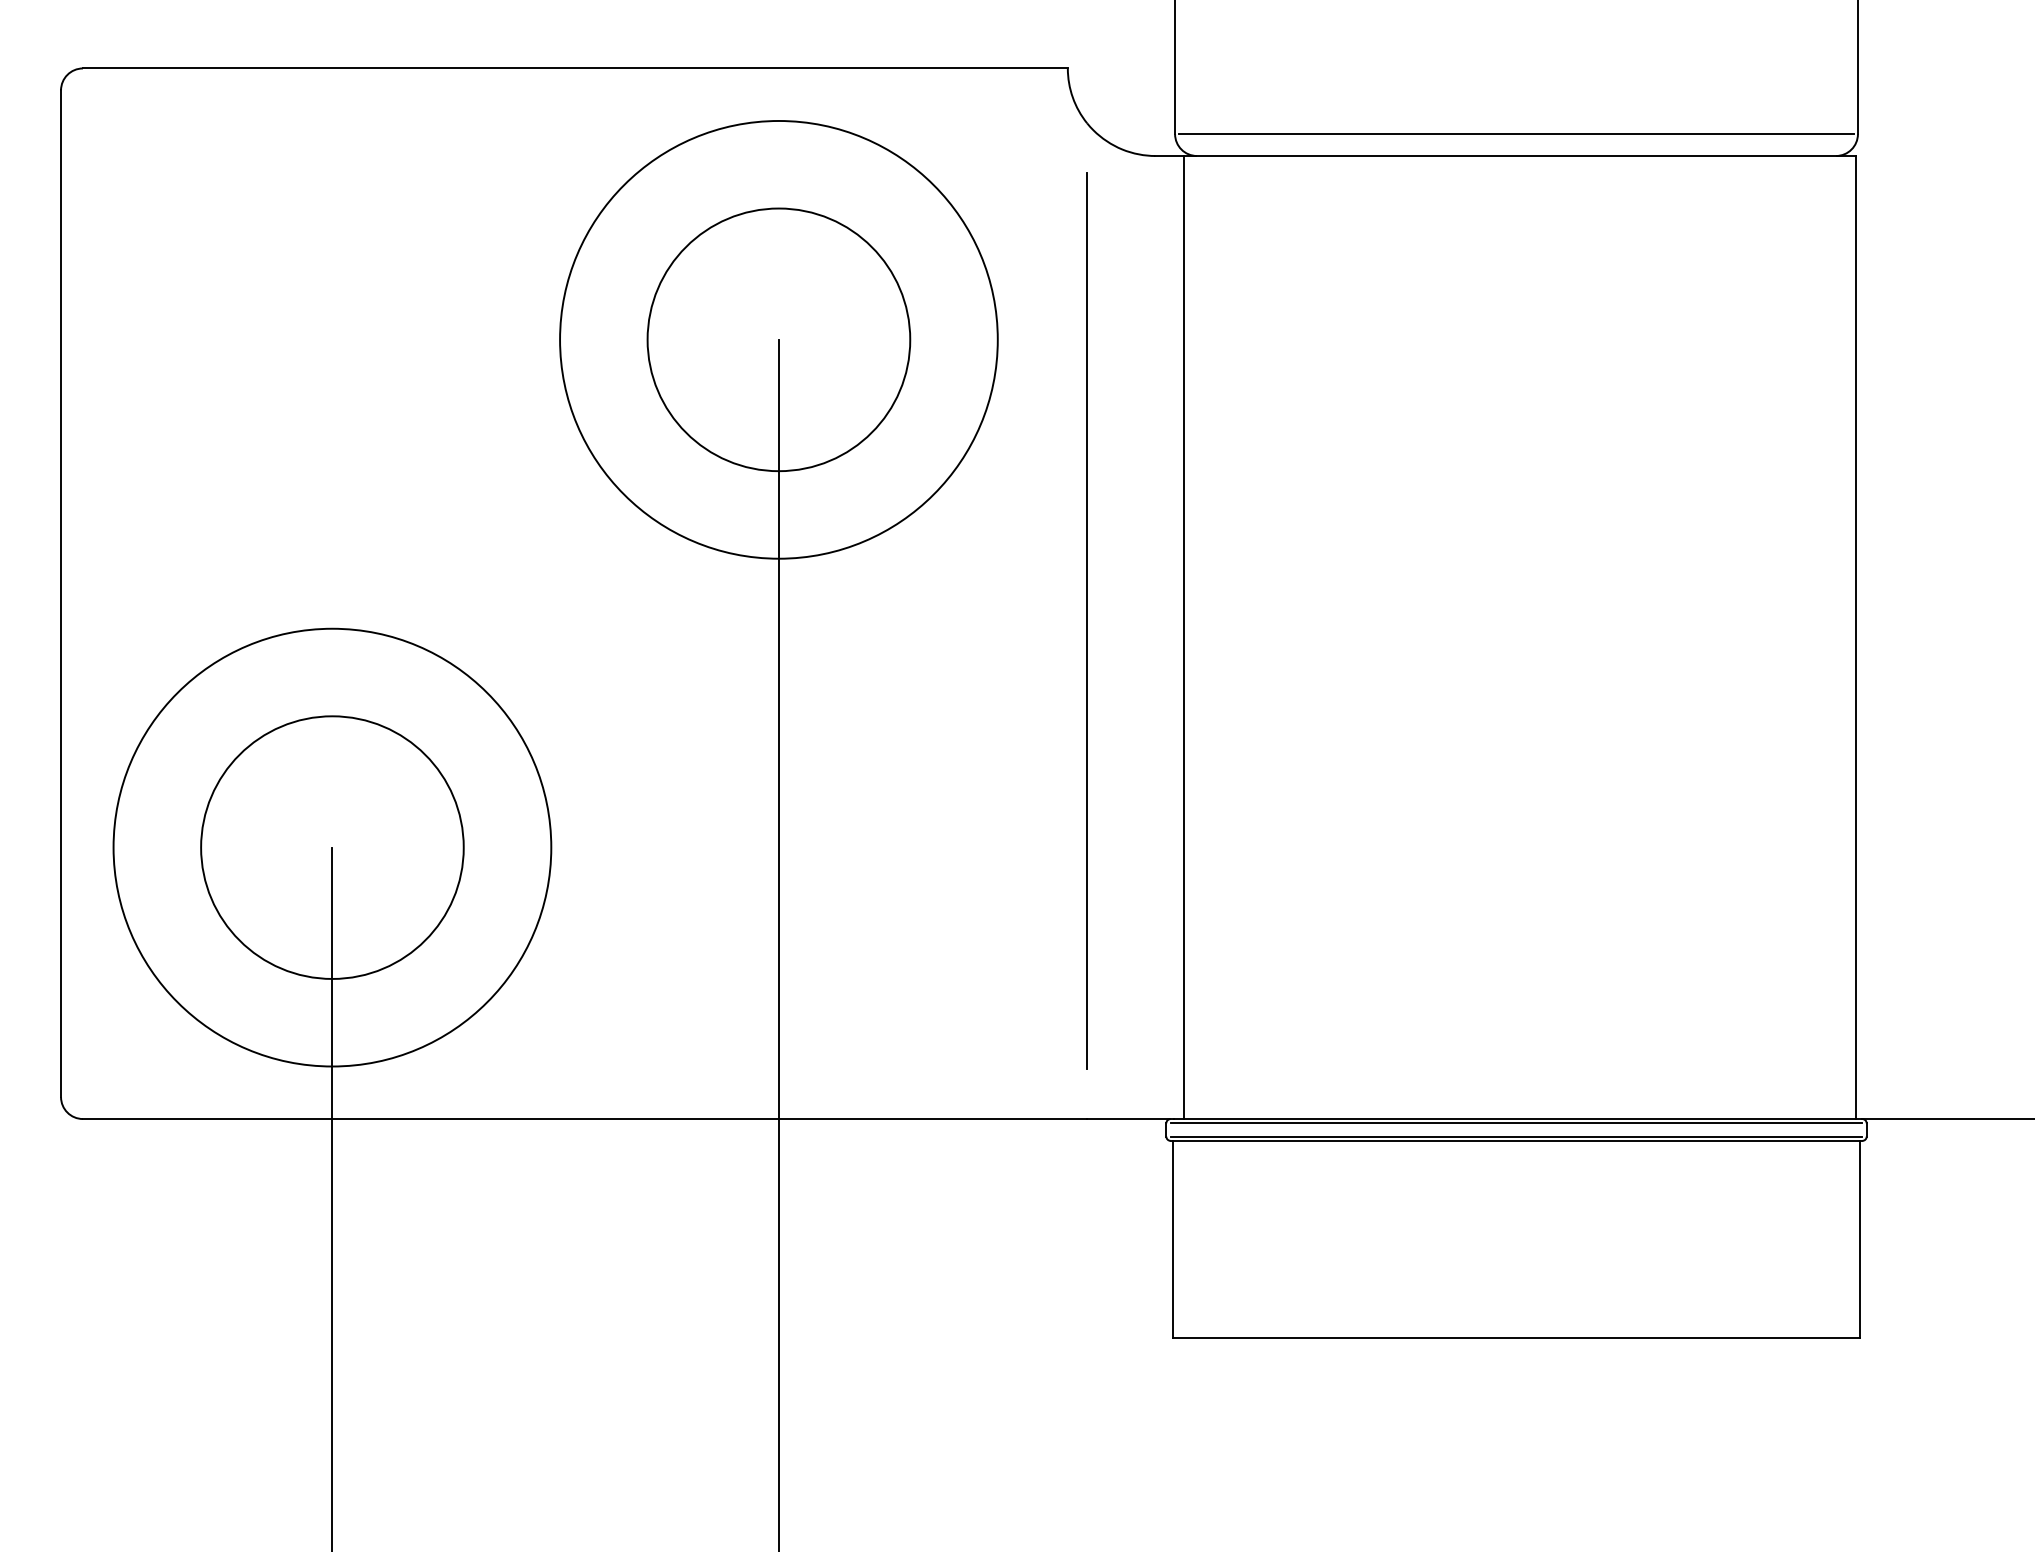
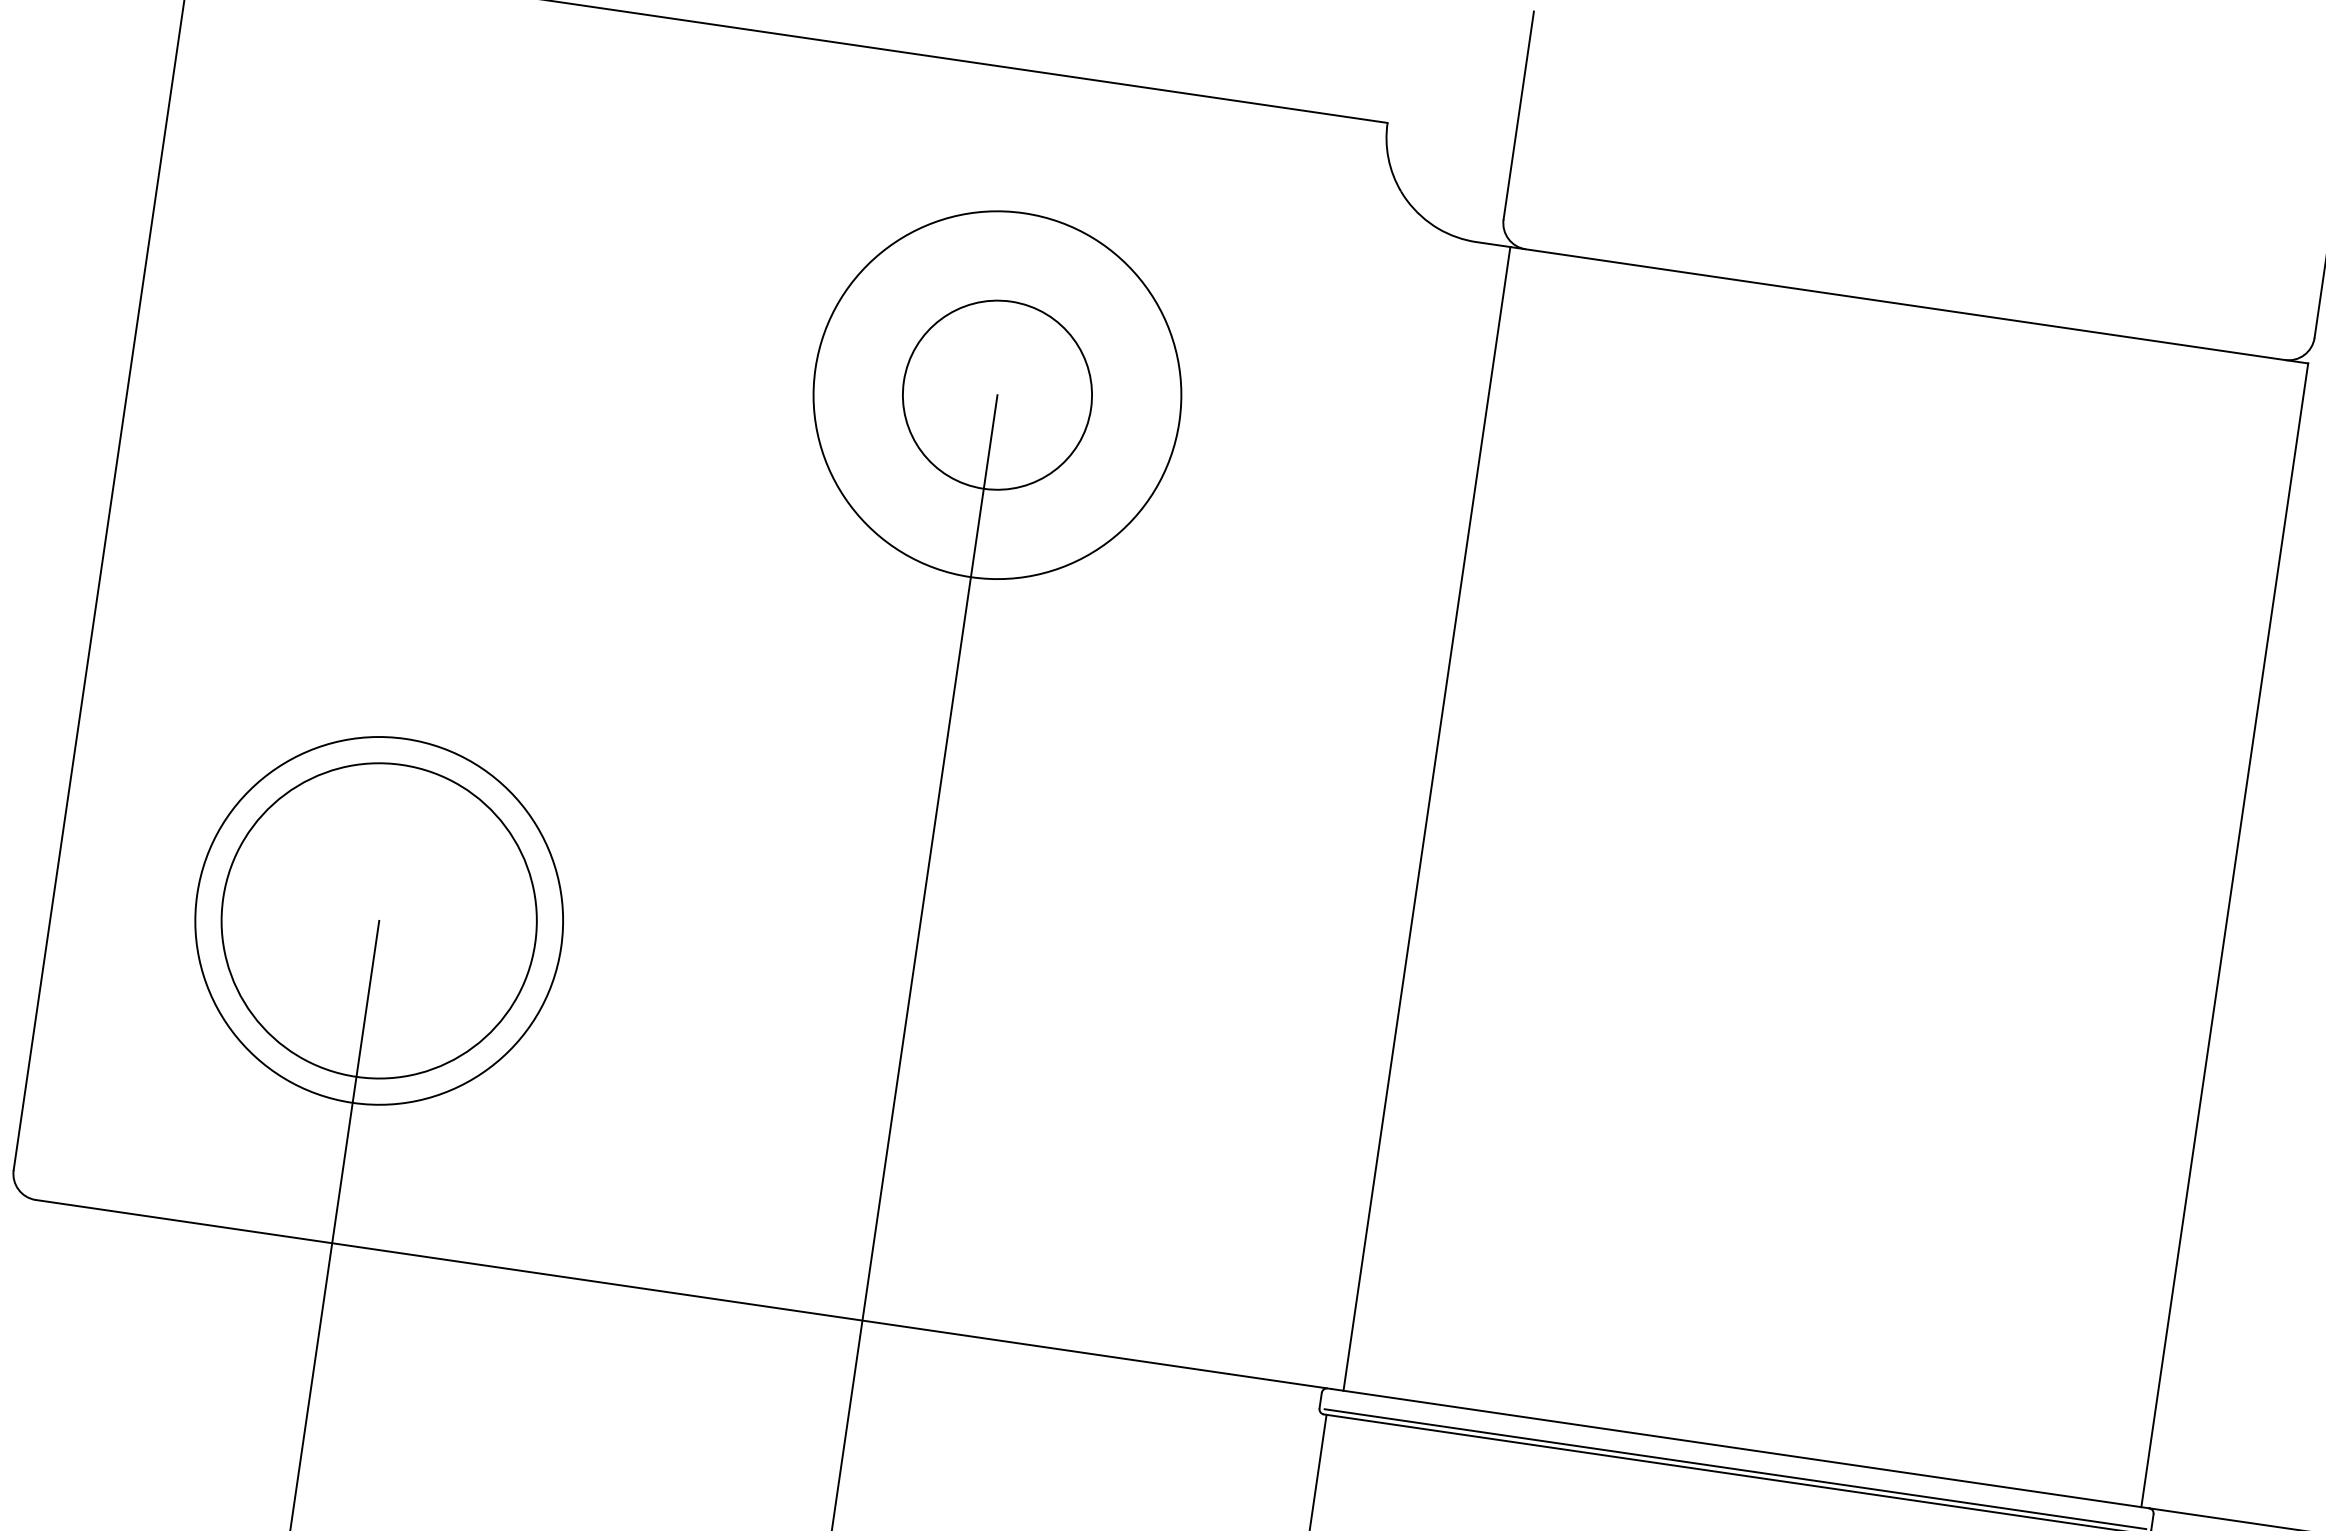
line: (1516, 134) -> (1909, 279), removed
circle: (778, 339) -> (997, 394), size x0.6
circle: (778, 339) -> (997, 394), size x0.7
line: (1087, 621) -> (1315, 783), removed
circle: (332, 847) -> (379, 920), size x0.7
line: (1516, 1123) -> (1737, 1453), removed

